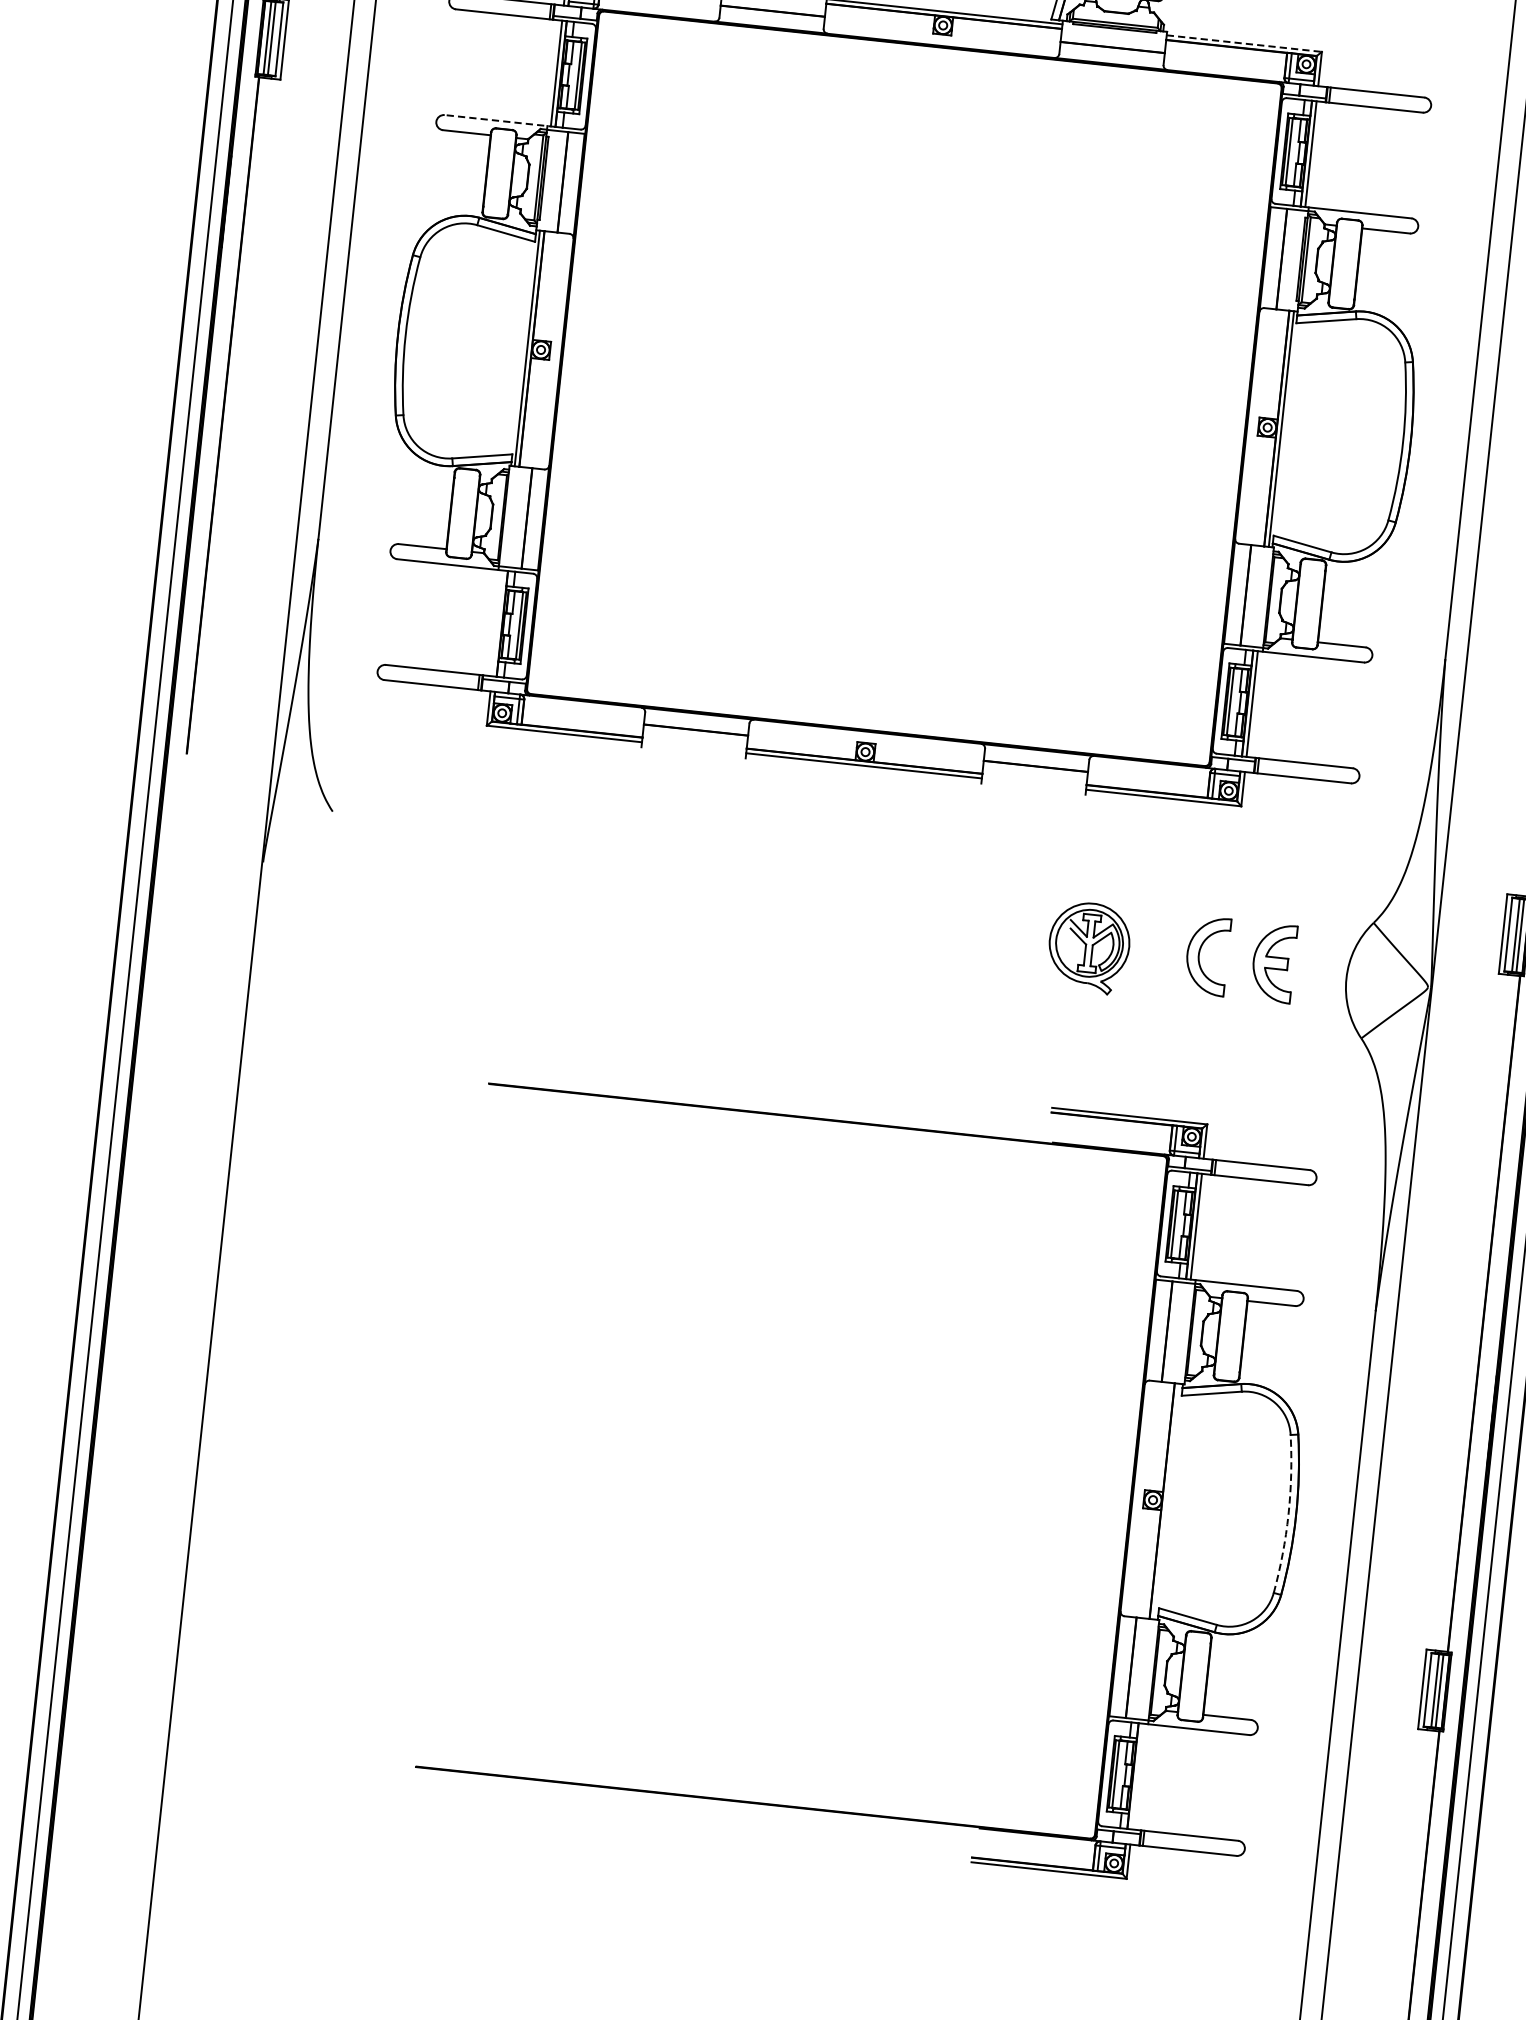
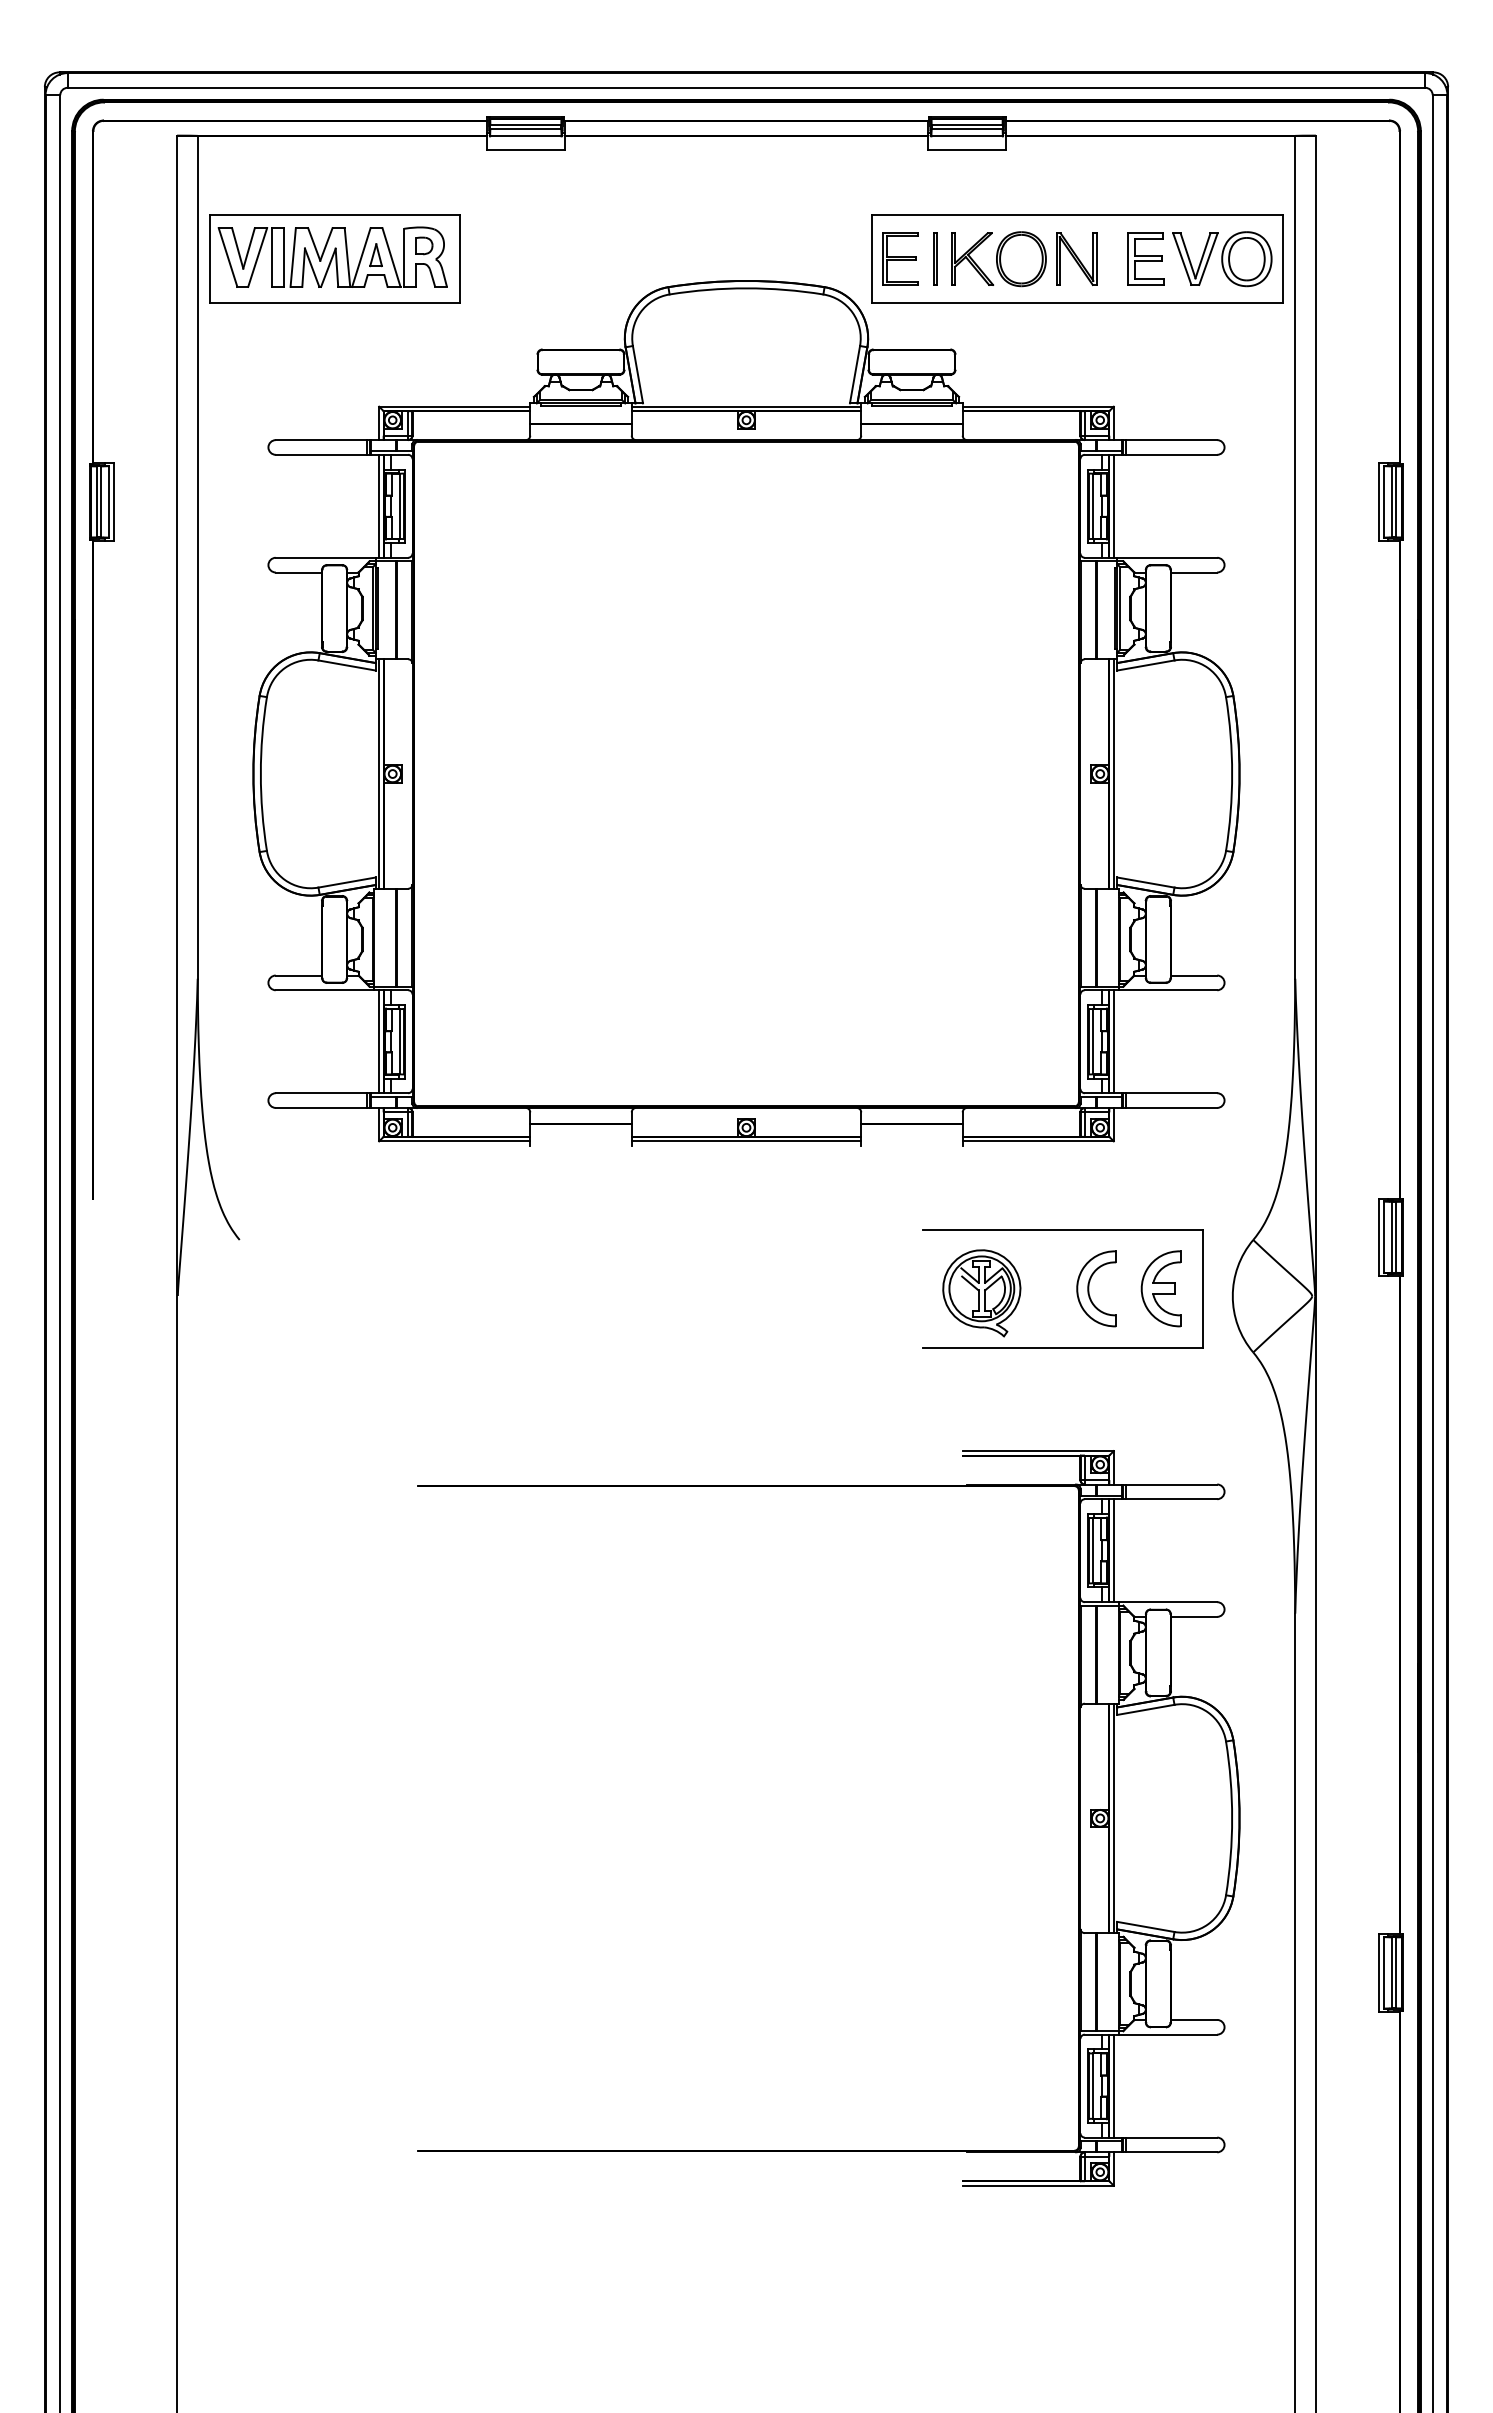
line: (1244, 43) -> (1038, 406), dashed -> solid
line: (499, 120) -> (329, 557), dashed -> solid
line: (498, 623) -> (379, 1041), added
part: (1178, 892) -> (1062, 1230), added
line: (1166, 1501) -> (1113, 1818), added
arc: (1288, 1514) -> (1232, 1818), dashed -> solid
line: (1137, 1775) -> (1113, 2085), added

